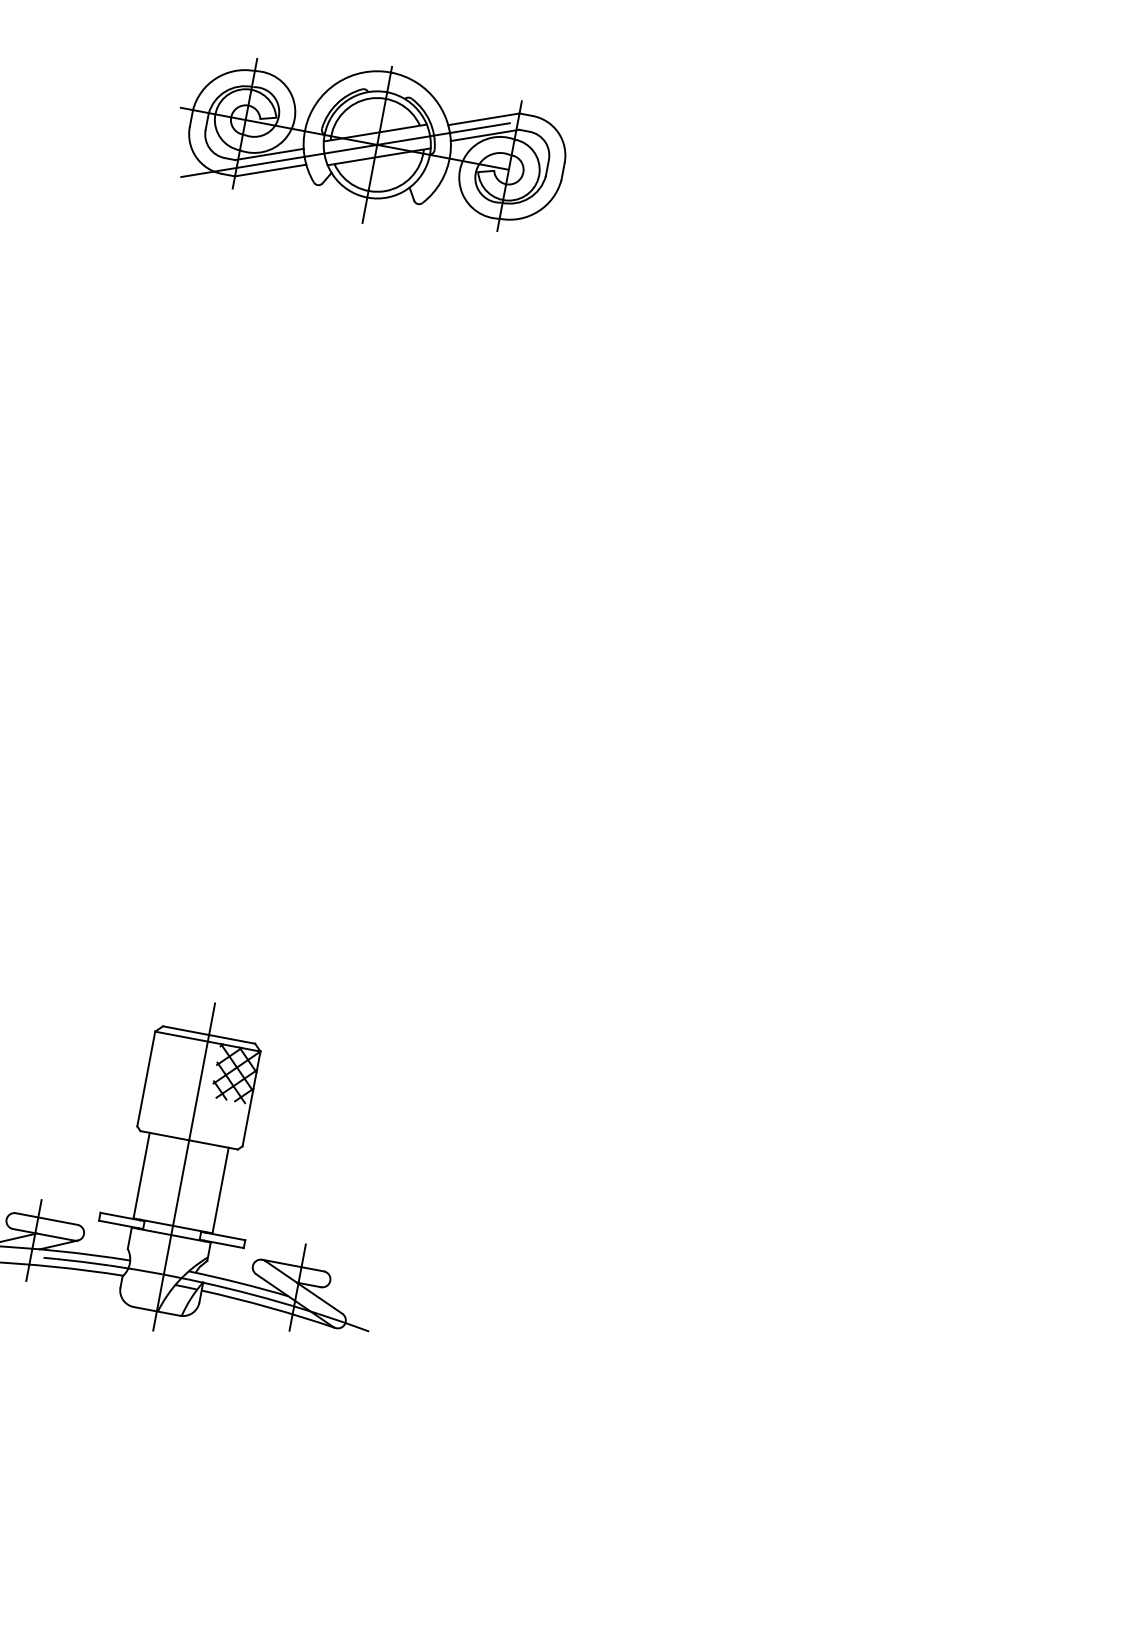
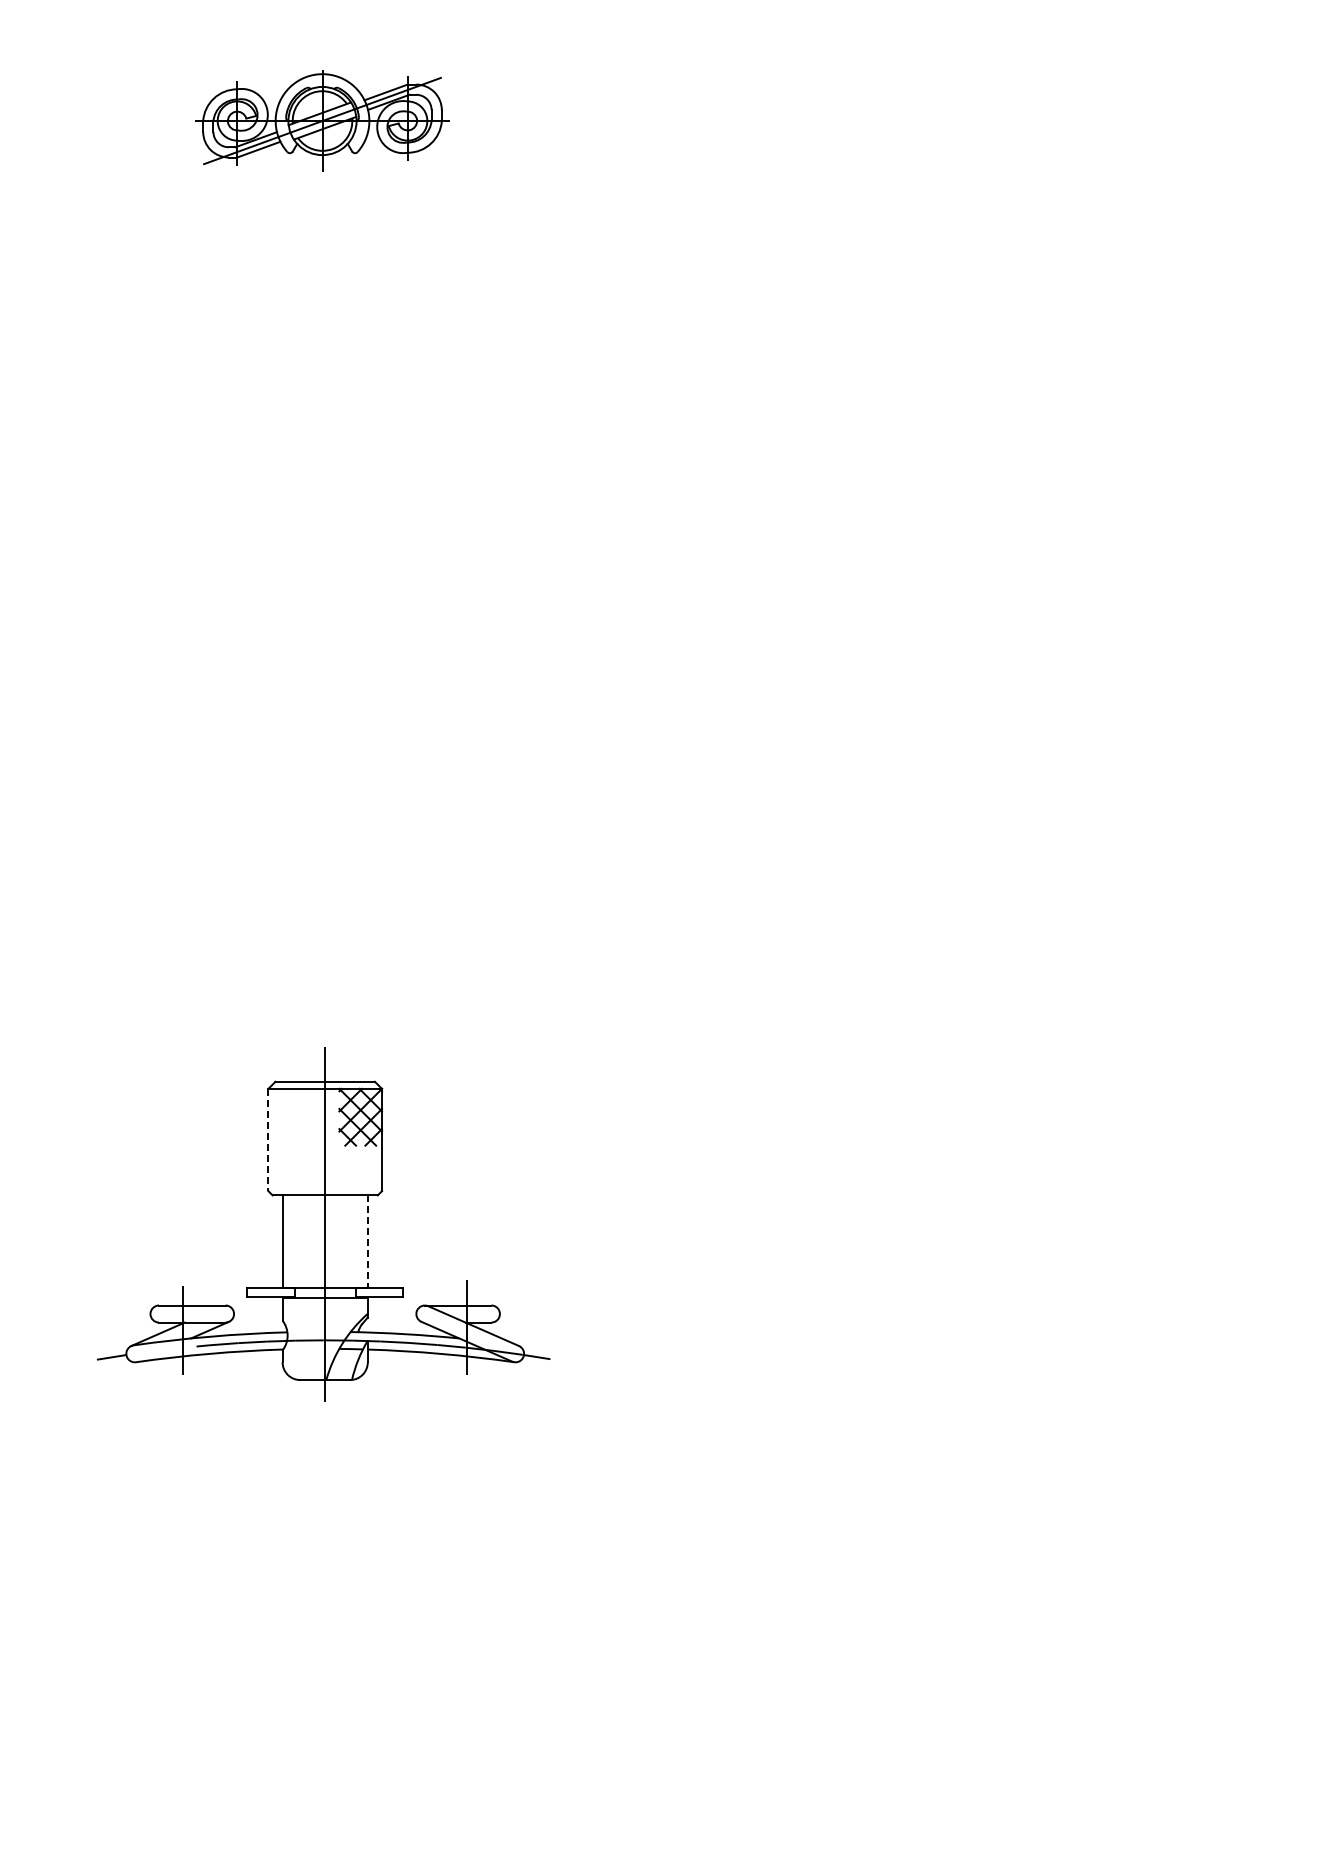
part: (371, 143) -> (318, 120), size x0.6
line: (146, 1079) -> (268, 1140), solid -> dashed
line: (220, 1191) -> (367, 1242), solid -> dashed

